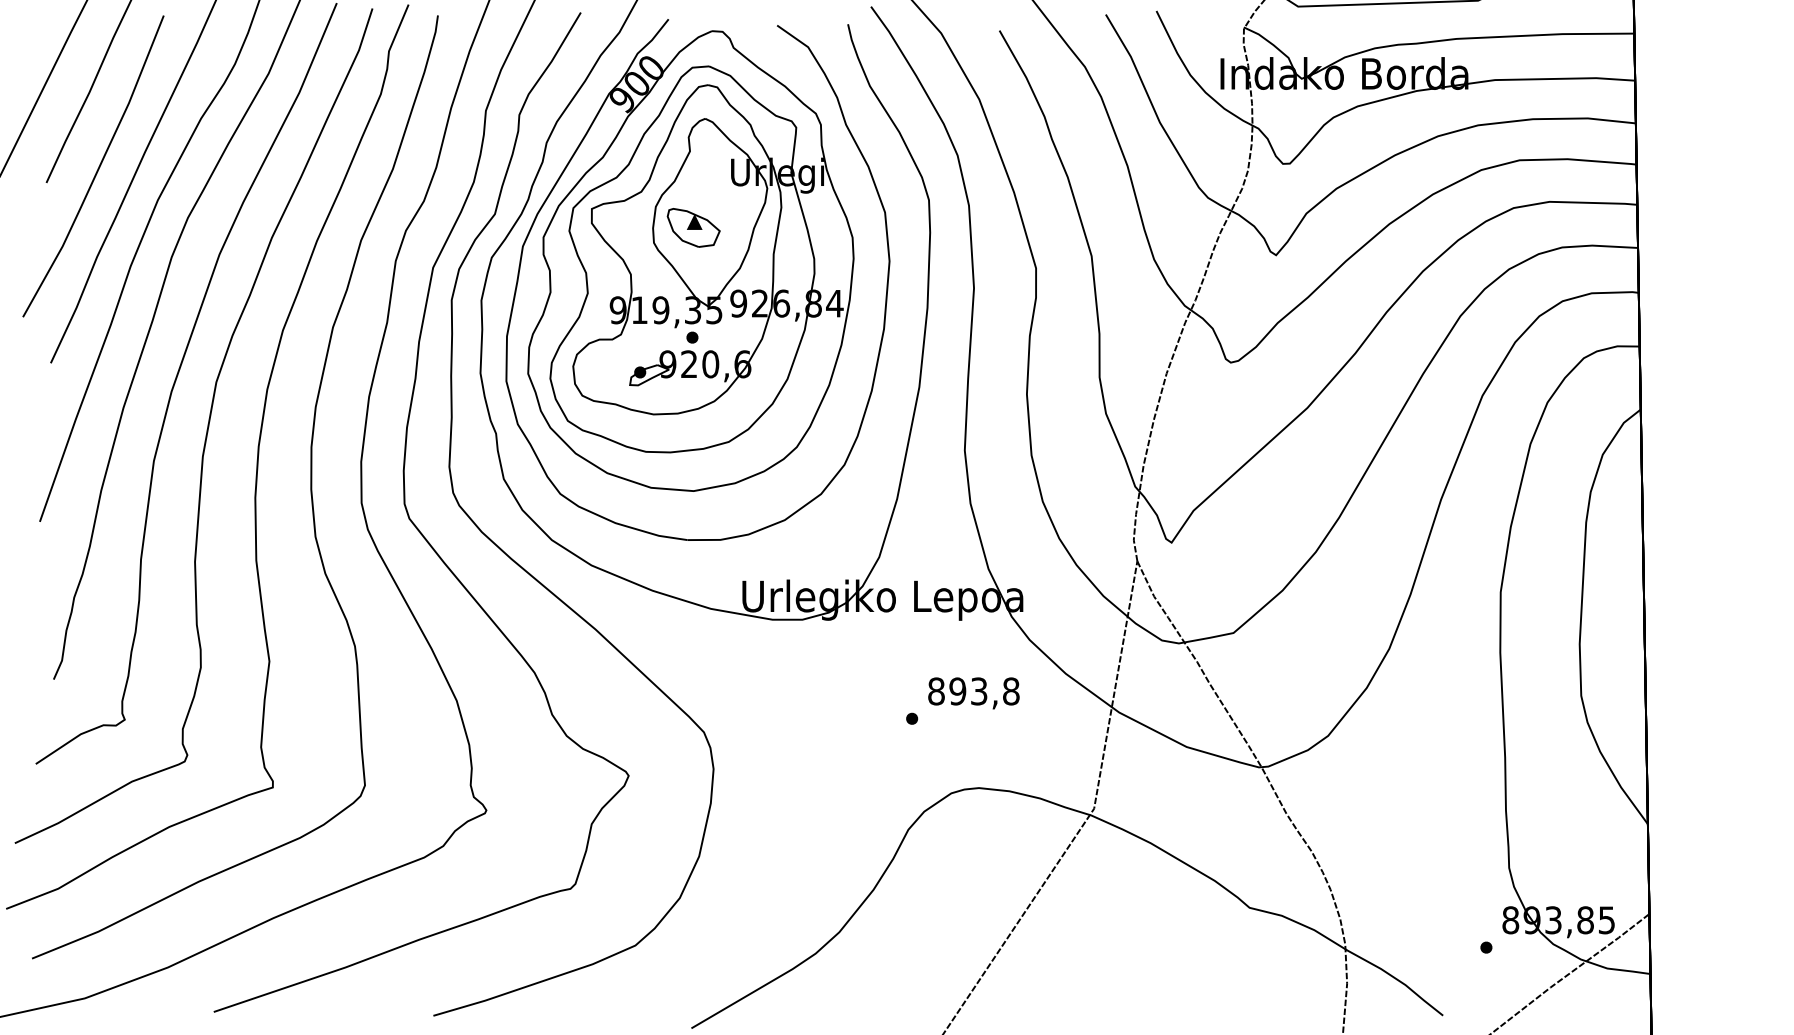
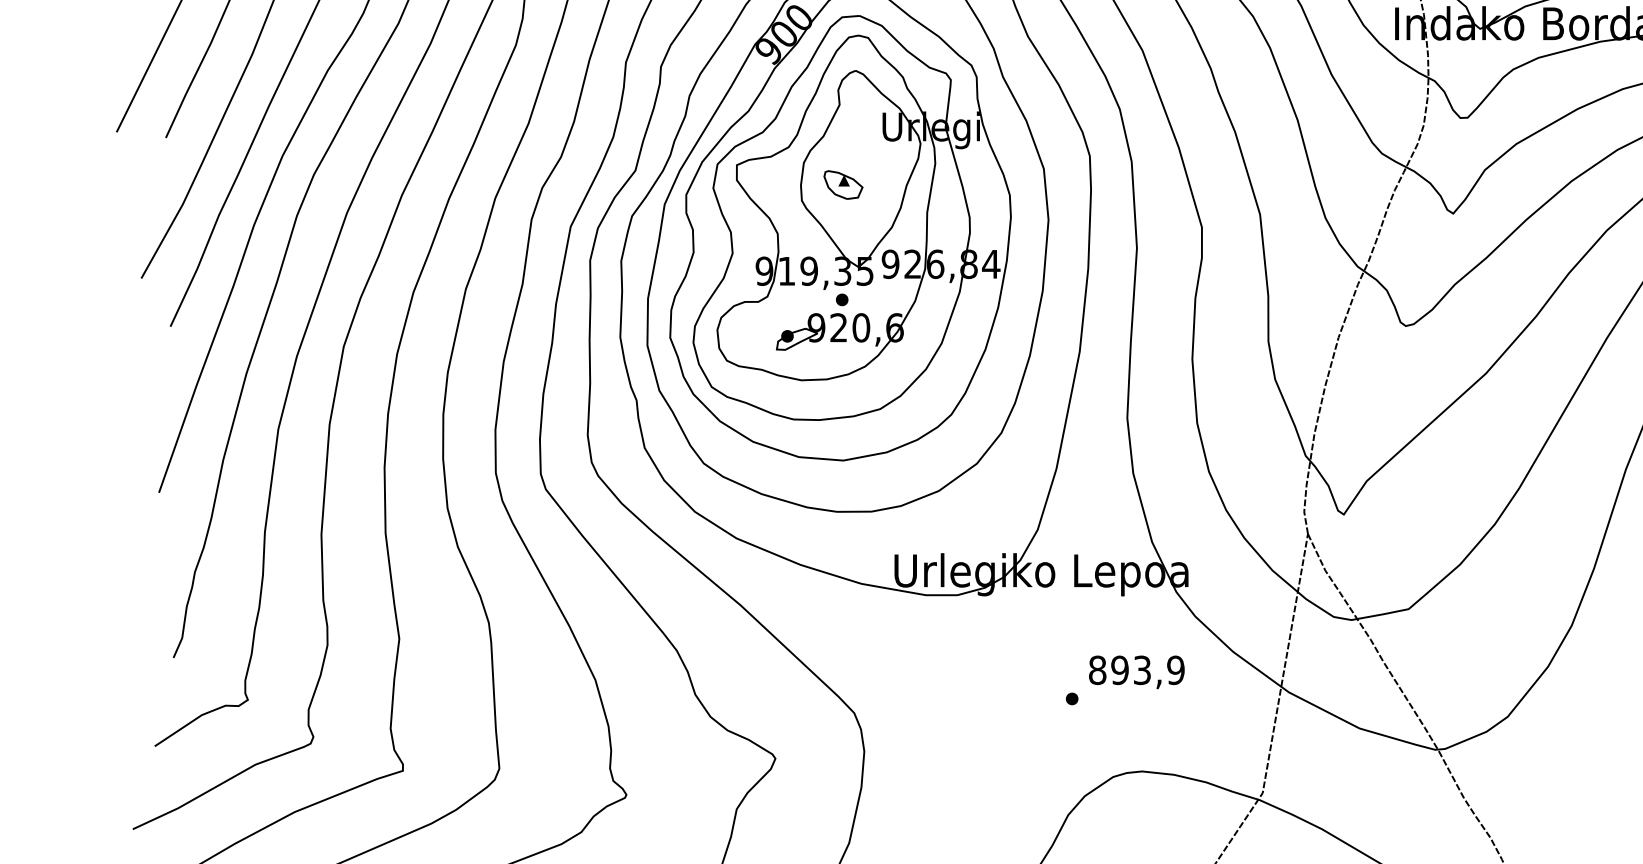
part: (693, 227) -> (843, 184), size x0.7
text: (1010, 691) -> (1175, 670), 893,8 -> 893,9

